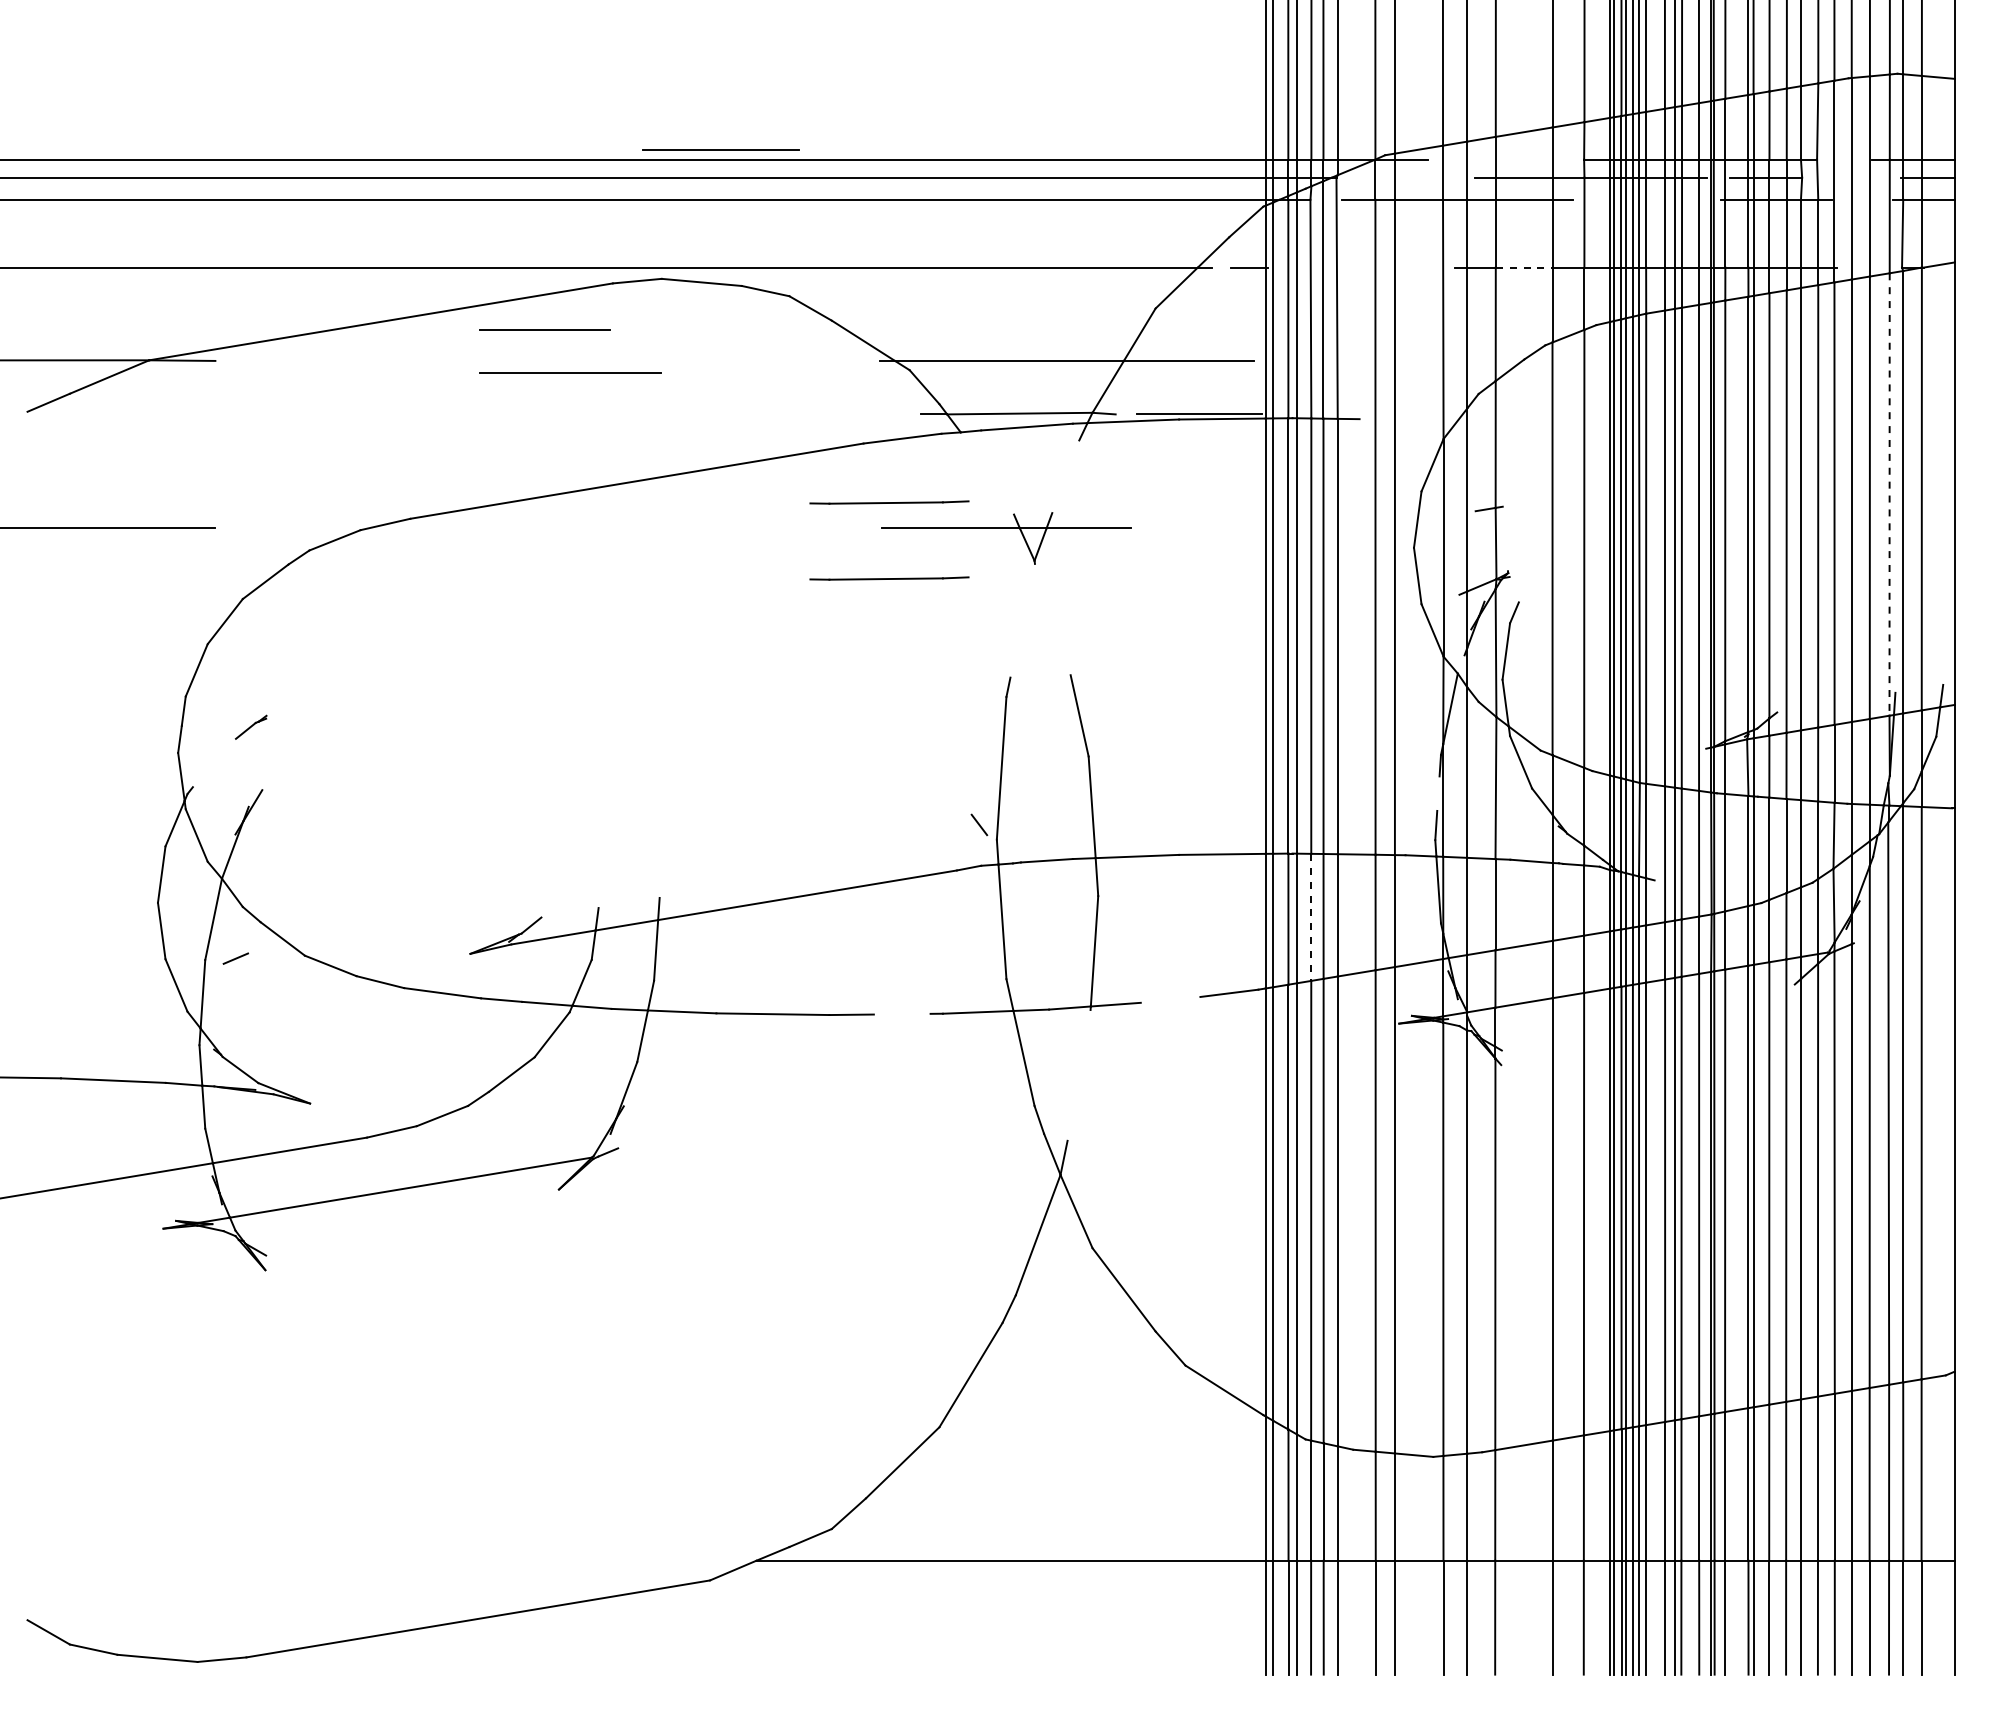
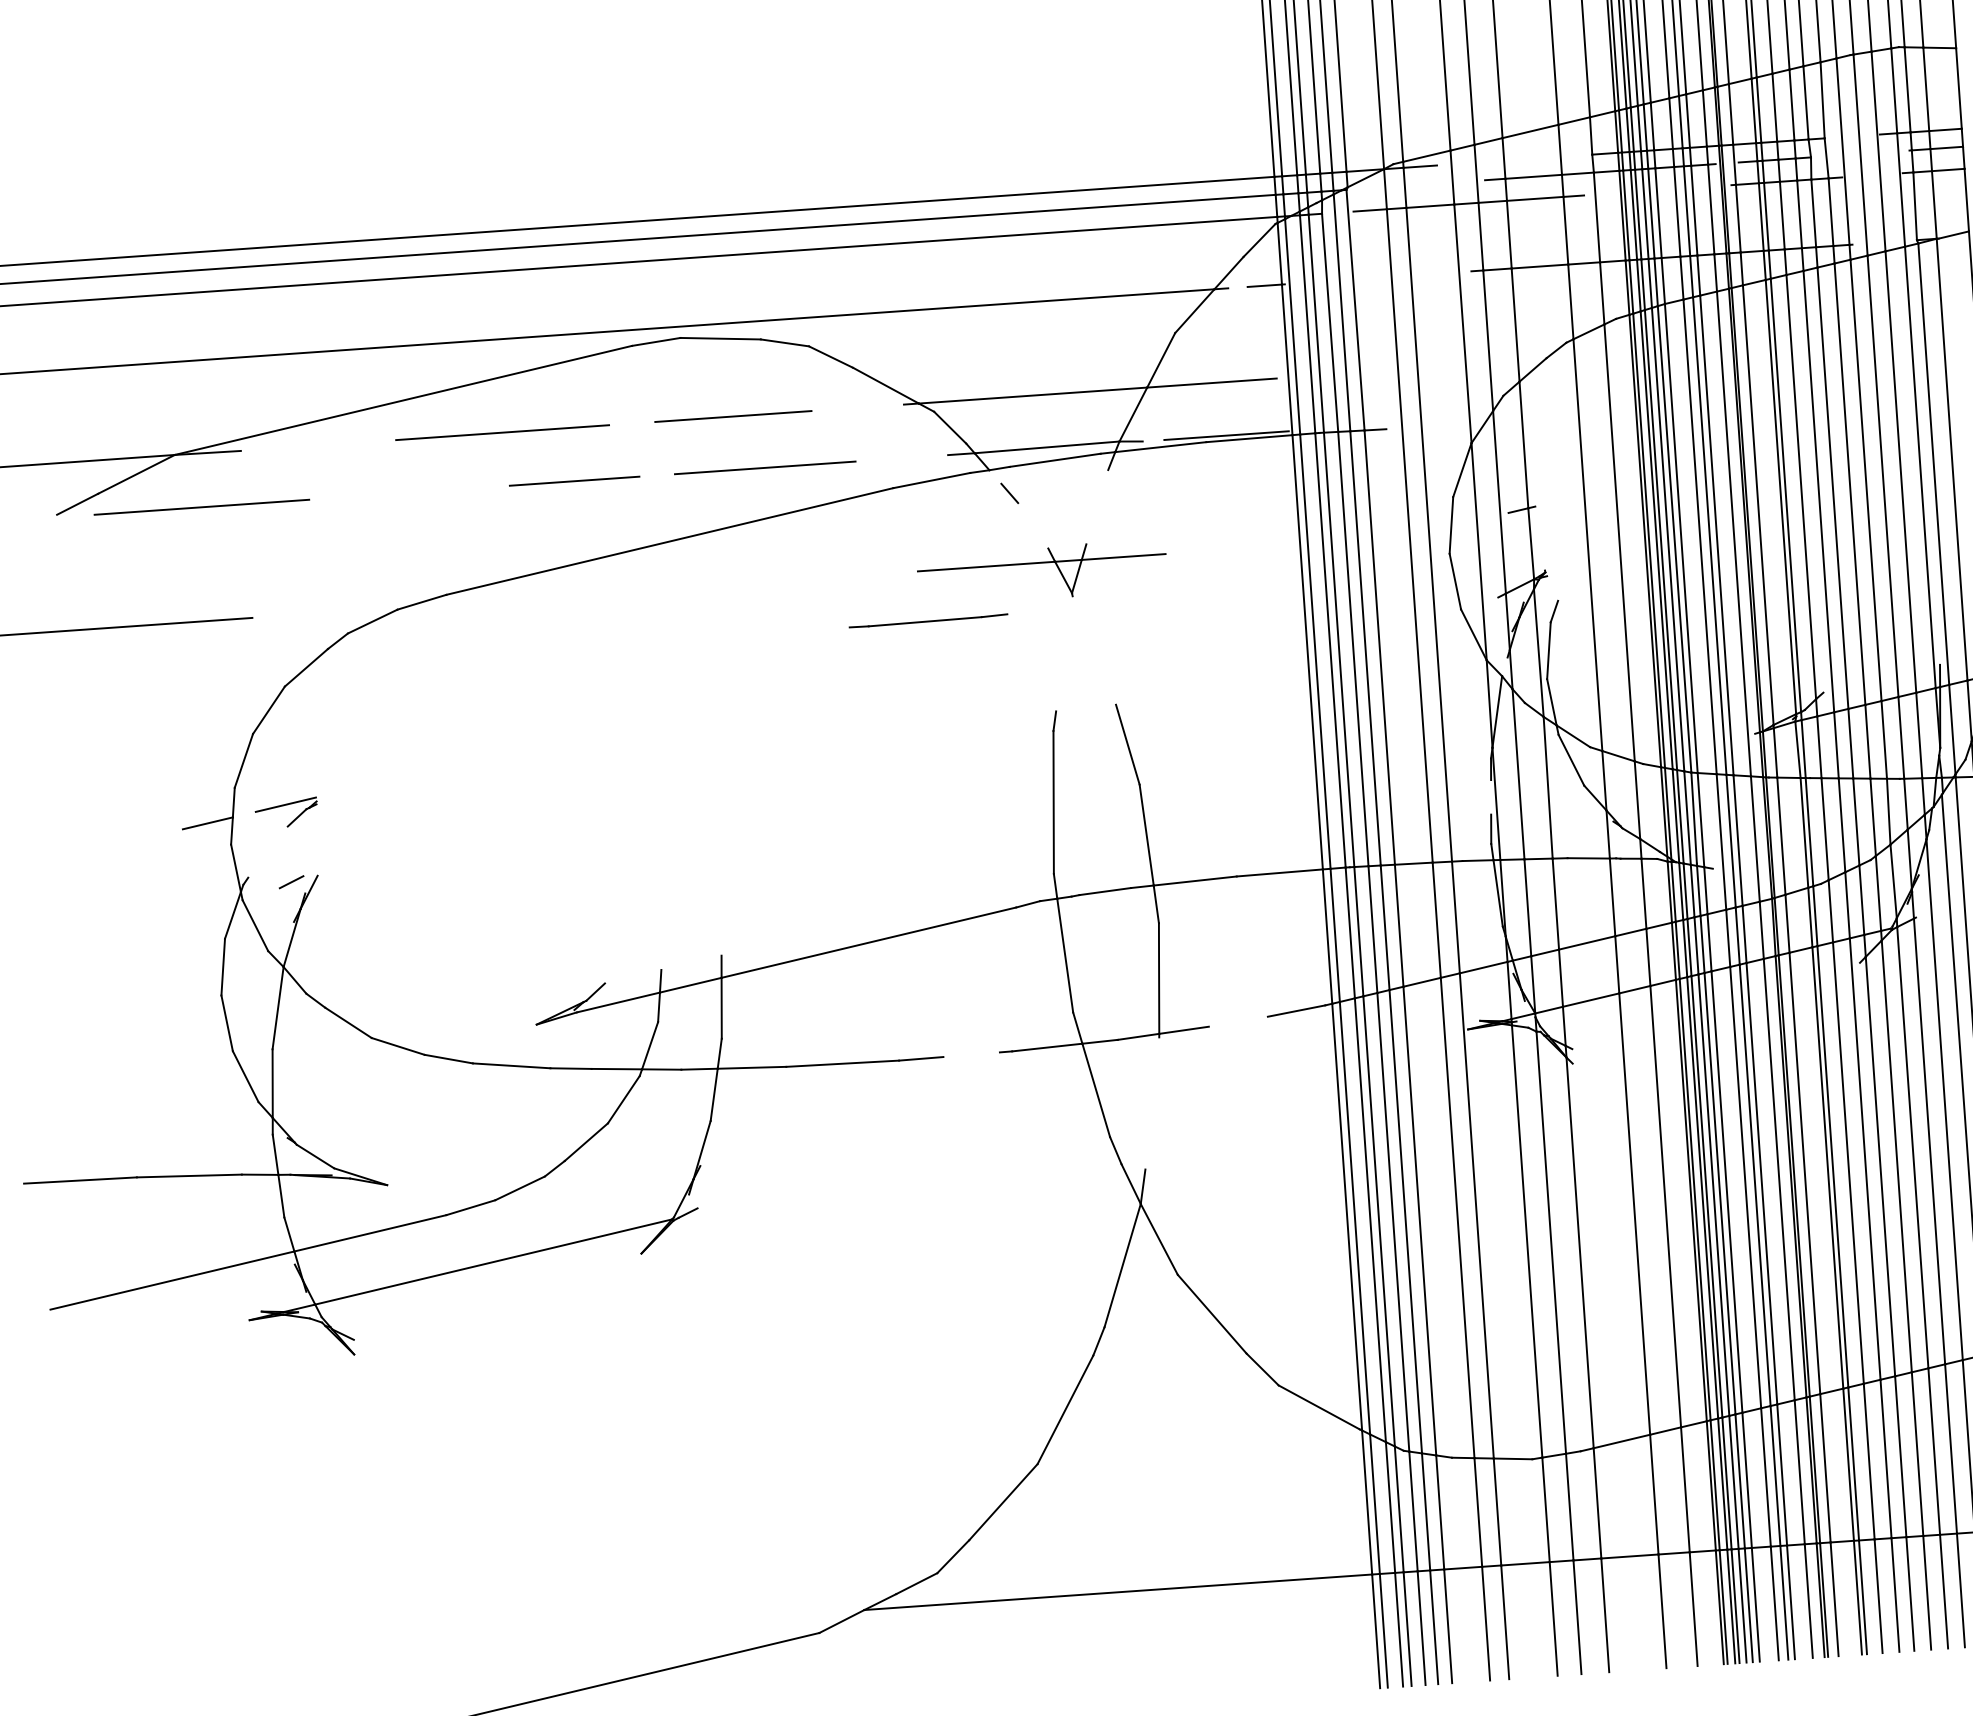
line: (720, 149) -> (732, 416), moved
line: (1524, 267) -> (1540, 266), dashed -> solid
line: (544, 329) -> (573, 480), moved
line: (477, 360) -> (502, 432), added
line: (570, 372) -> (765, 466), moved
line: (172, 414) -> (201, 507), added
line: (1889, 495) -> (1920, 468), dashed -> solid
line: (889, 502) -> (923, 545), removed
line: (235, 716) -> (285, 804), added
line: (156, 729) -> (207, 822), added
line: (979, 824) -> (1009, 492), moved
line: (1311, 917) -> (1373, 929), dashed -> solid
line: (235, 958) -> (291, 882), moved

